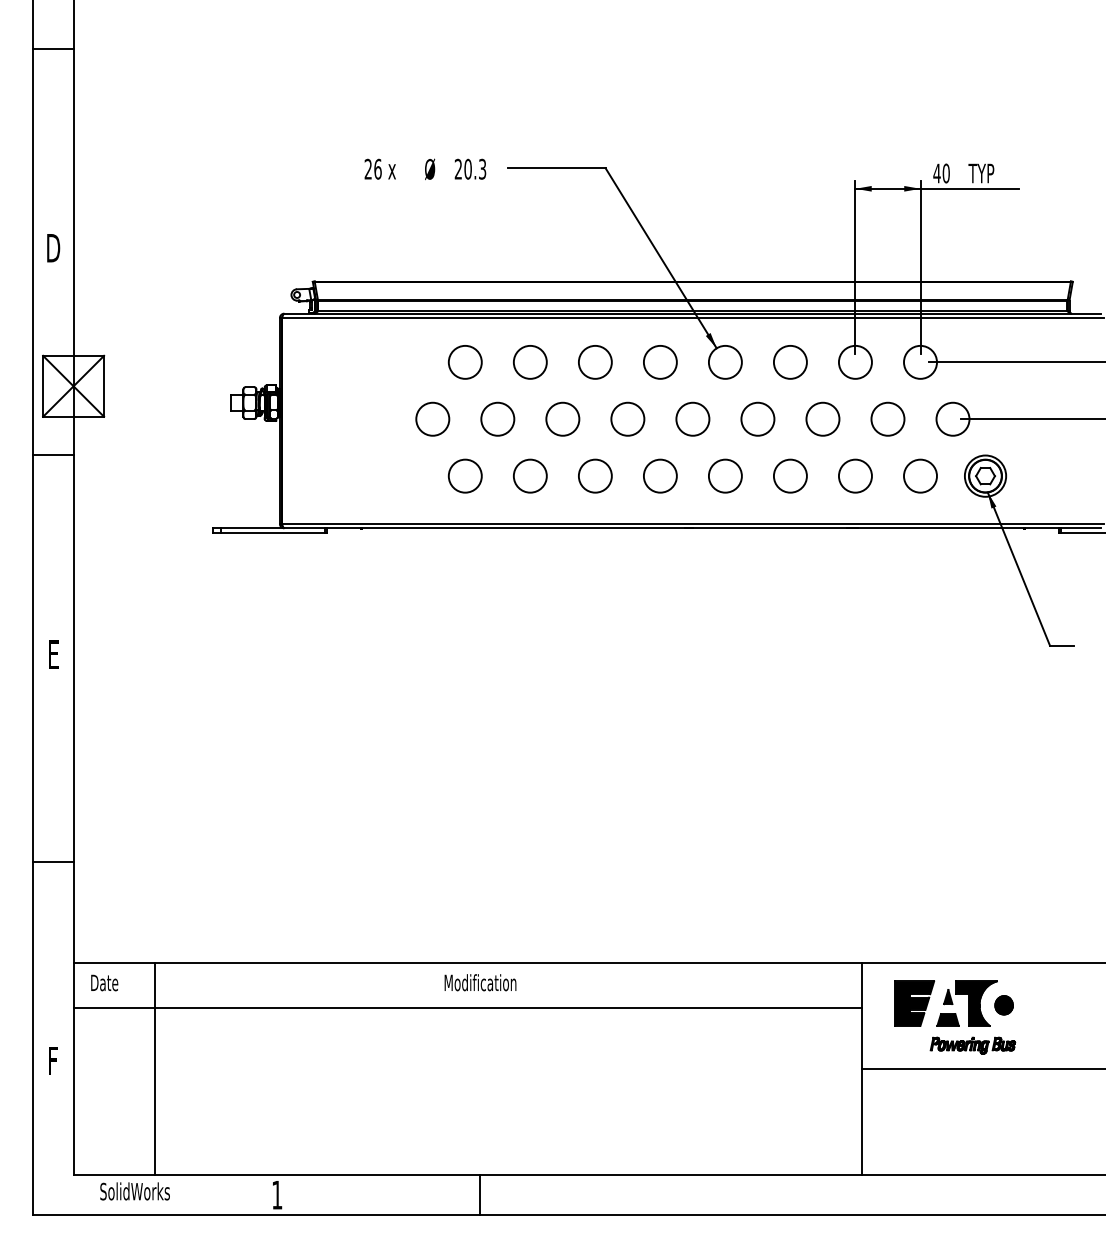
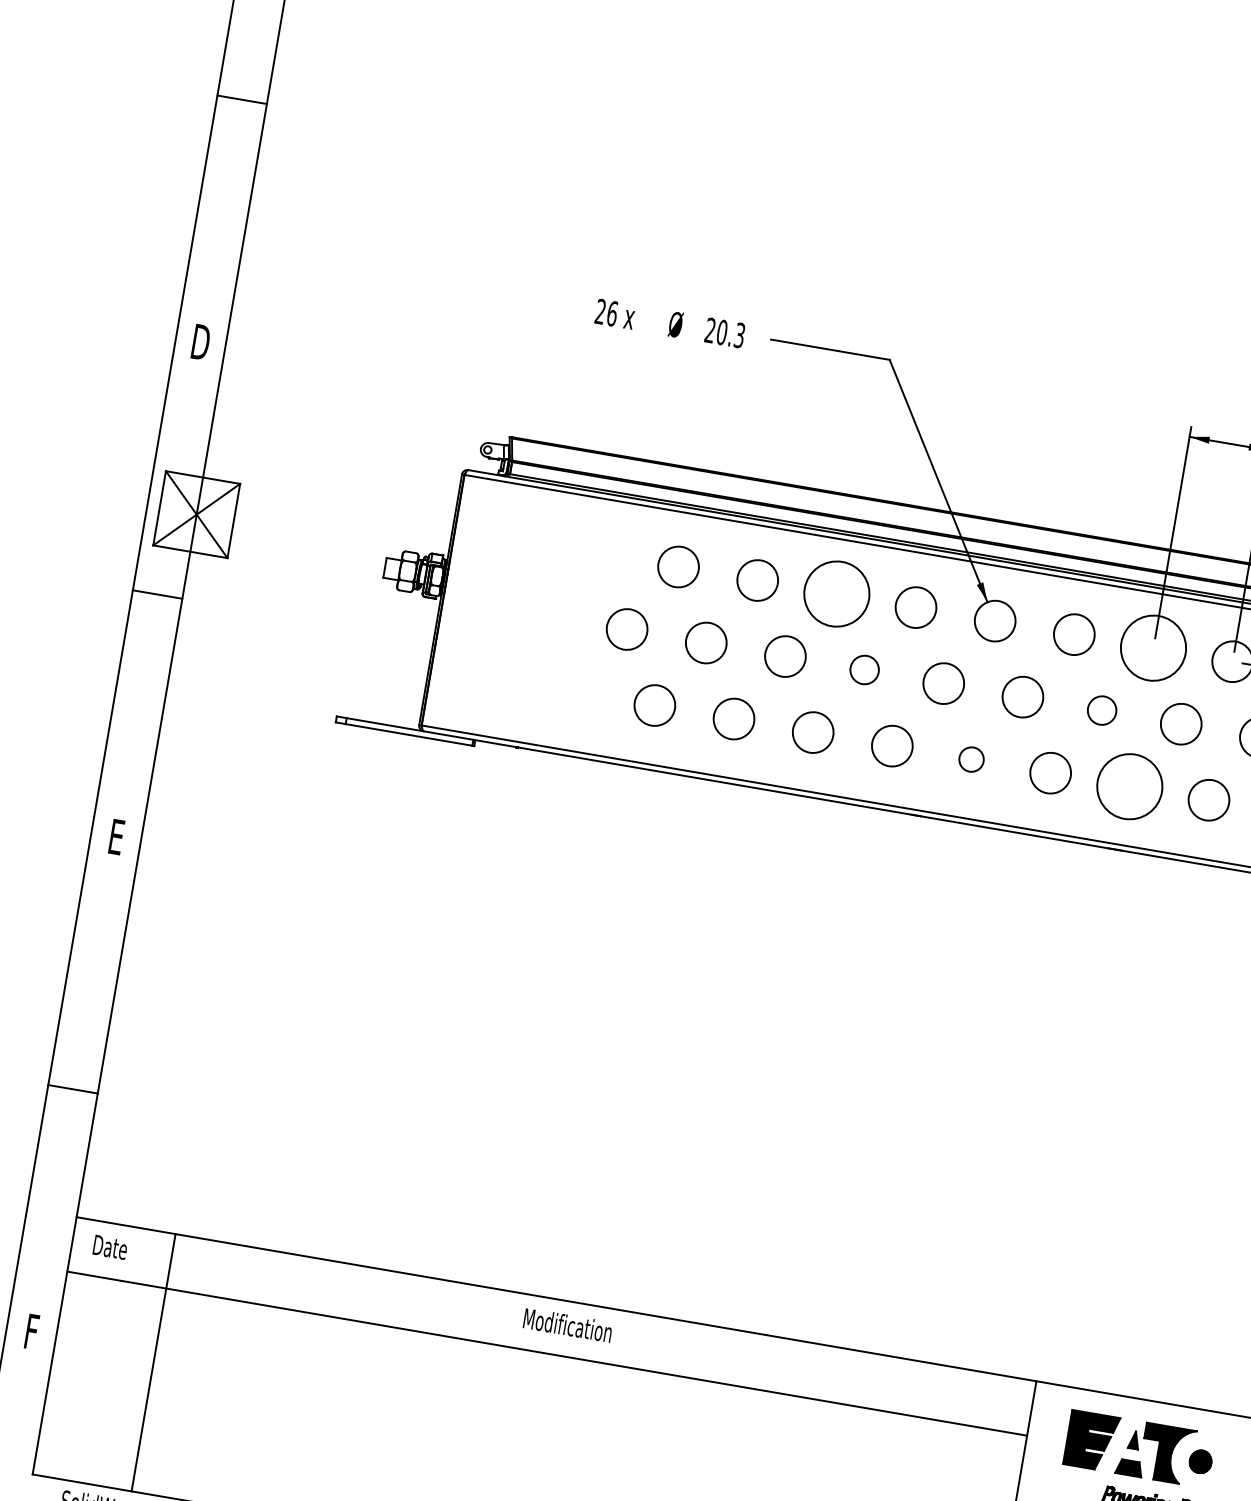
circle: (594, 361) -> (836, 592), size x1.6
circle: (854, 361) -> (1152, 646), size x1.6
circle: (627, 418) -> (864, 669), size x0.7
circle: (822, 418) -> (1101, 709), size x0.7
circle: (725, 475) -> (971, 758), size x0.6
circle: (854, 475) -> (1128, 785), size x1.6

